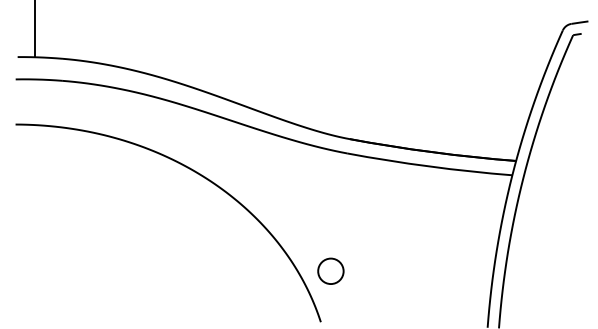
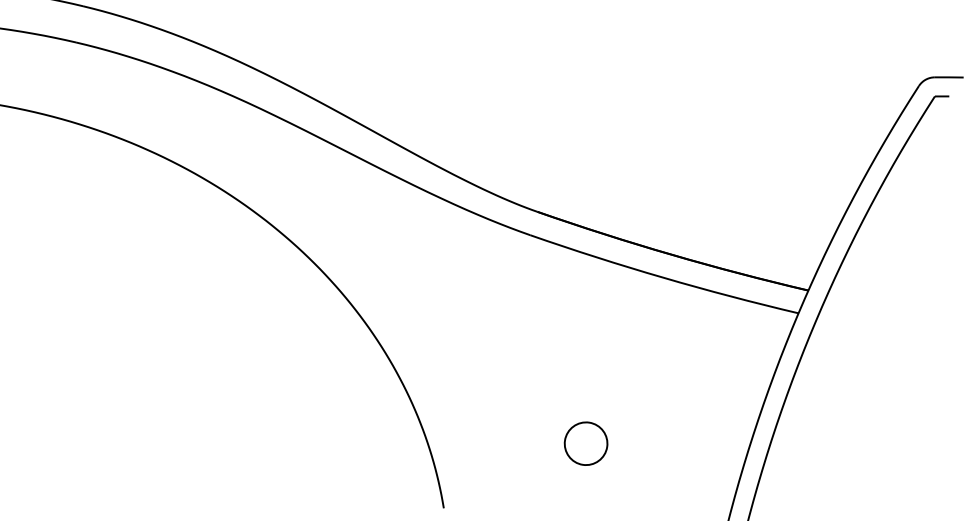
part: (330, 270) -> (585, 442), moved

